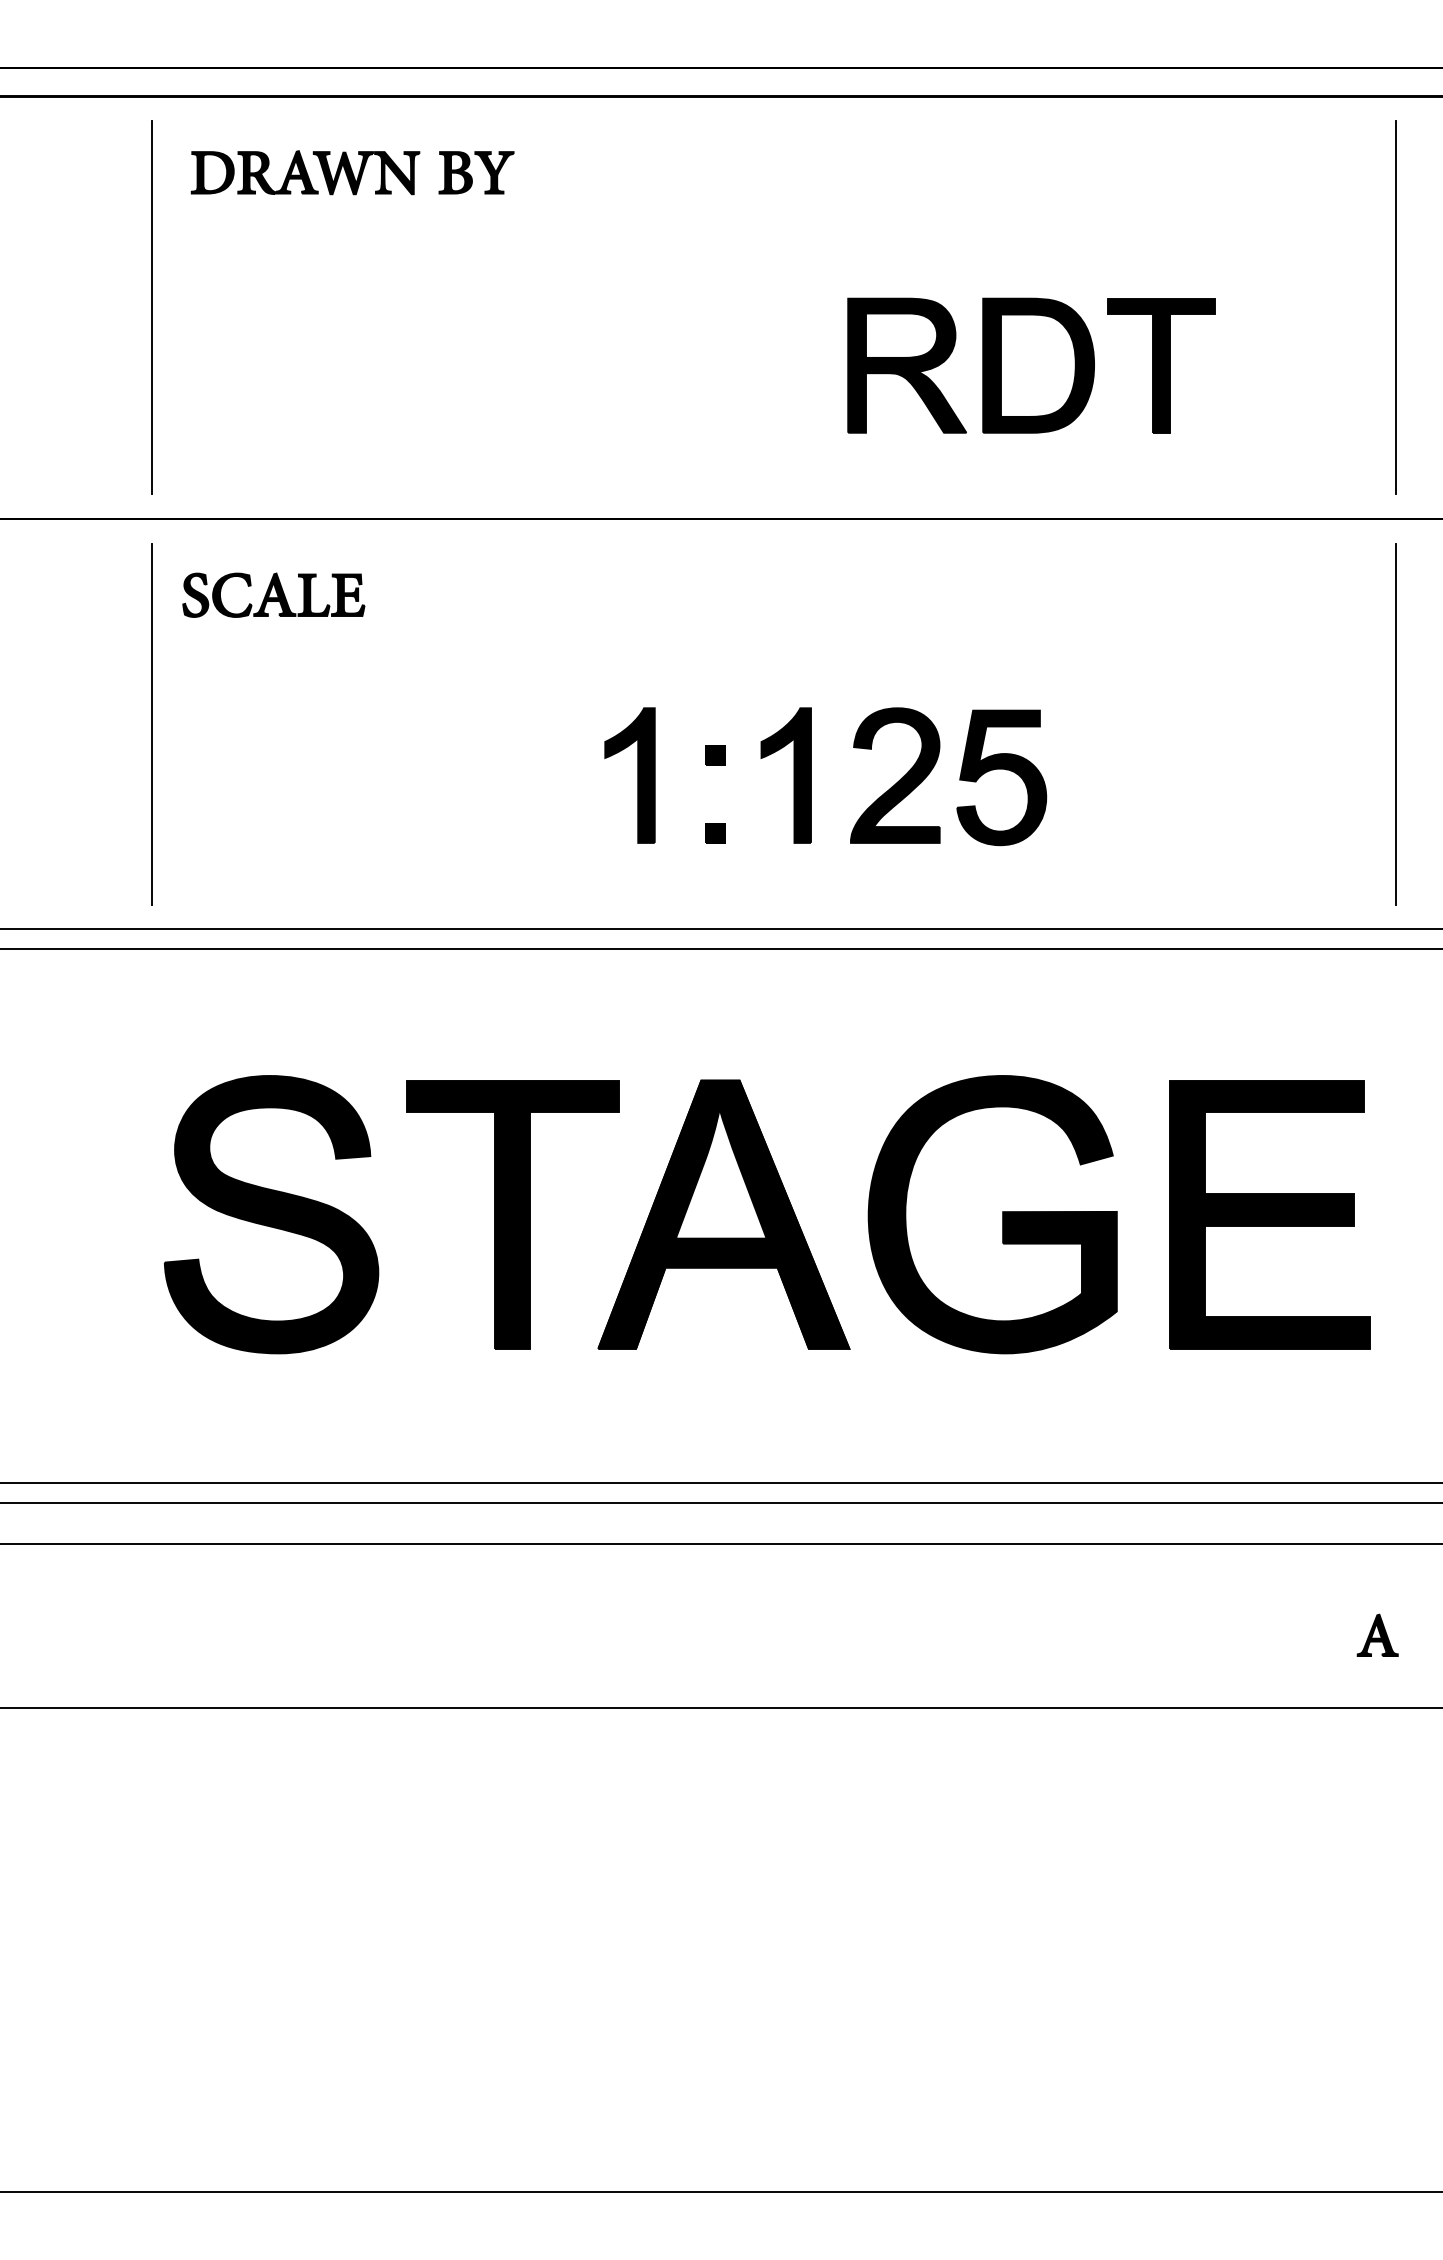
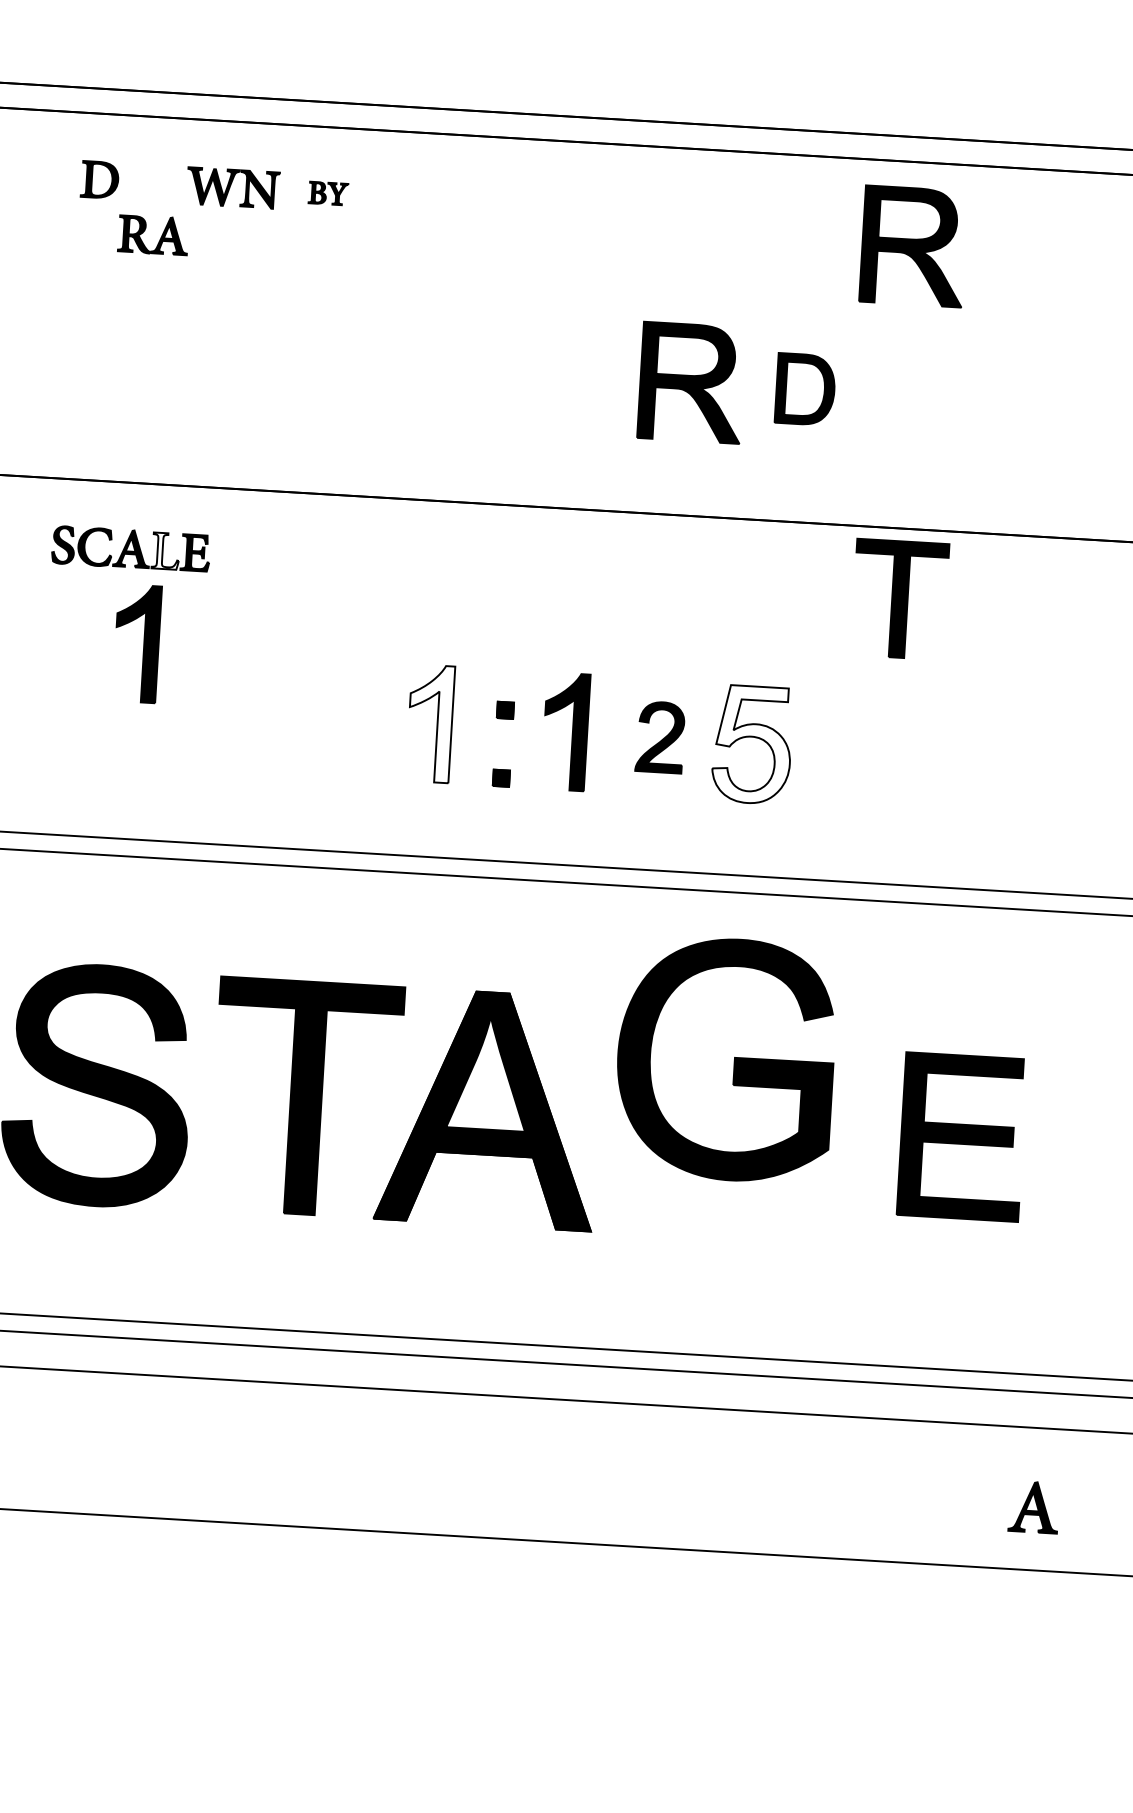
part: (476, 172) -> (328, 193), size x0.6
part: (286, 174) -> (160, 237), moved
part: (1152, 193) -> (913, 246), added
line: (152, 307) -> (40, 293), removed
line: (1396, 307) -> (1118, 357), removed
part: (1038, 365) -> (805, 389), size x0.6
part: (1161, 365) -> (899, 599), moved
fill: (313, 595) -> (165, 551), removed
part: (294, 703) -> (143, 643), added
line: (152, 723) -> (19, 653), removed
line: (1396, 723) -> (1097, 717), removed
fill: (629, 775) -> (429, 723), removed
part: (895, 775) -> (660, 737), size x0.6
fill: (1001, 777) -> (752, 744), removed
part: (1002, 1214) -> (734, 1059), moved
part: (1269, 1214) -> (961, 1136), size x0.7
part: (1377, 1634) -> (1033, 1506), size x1.4

